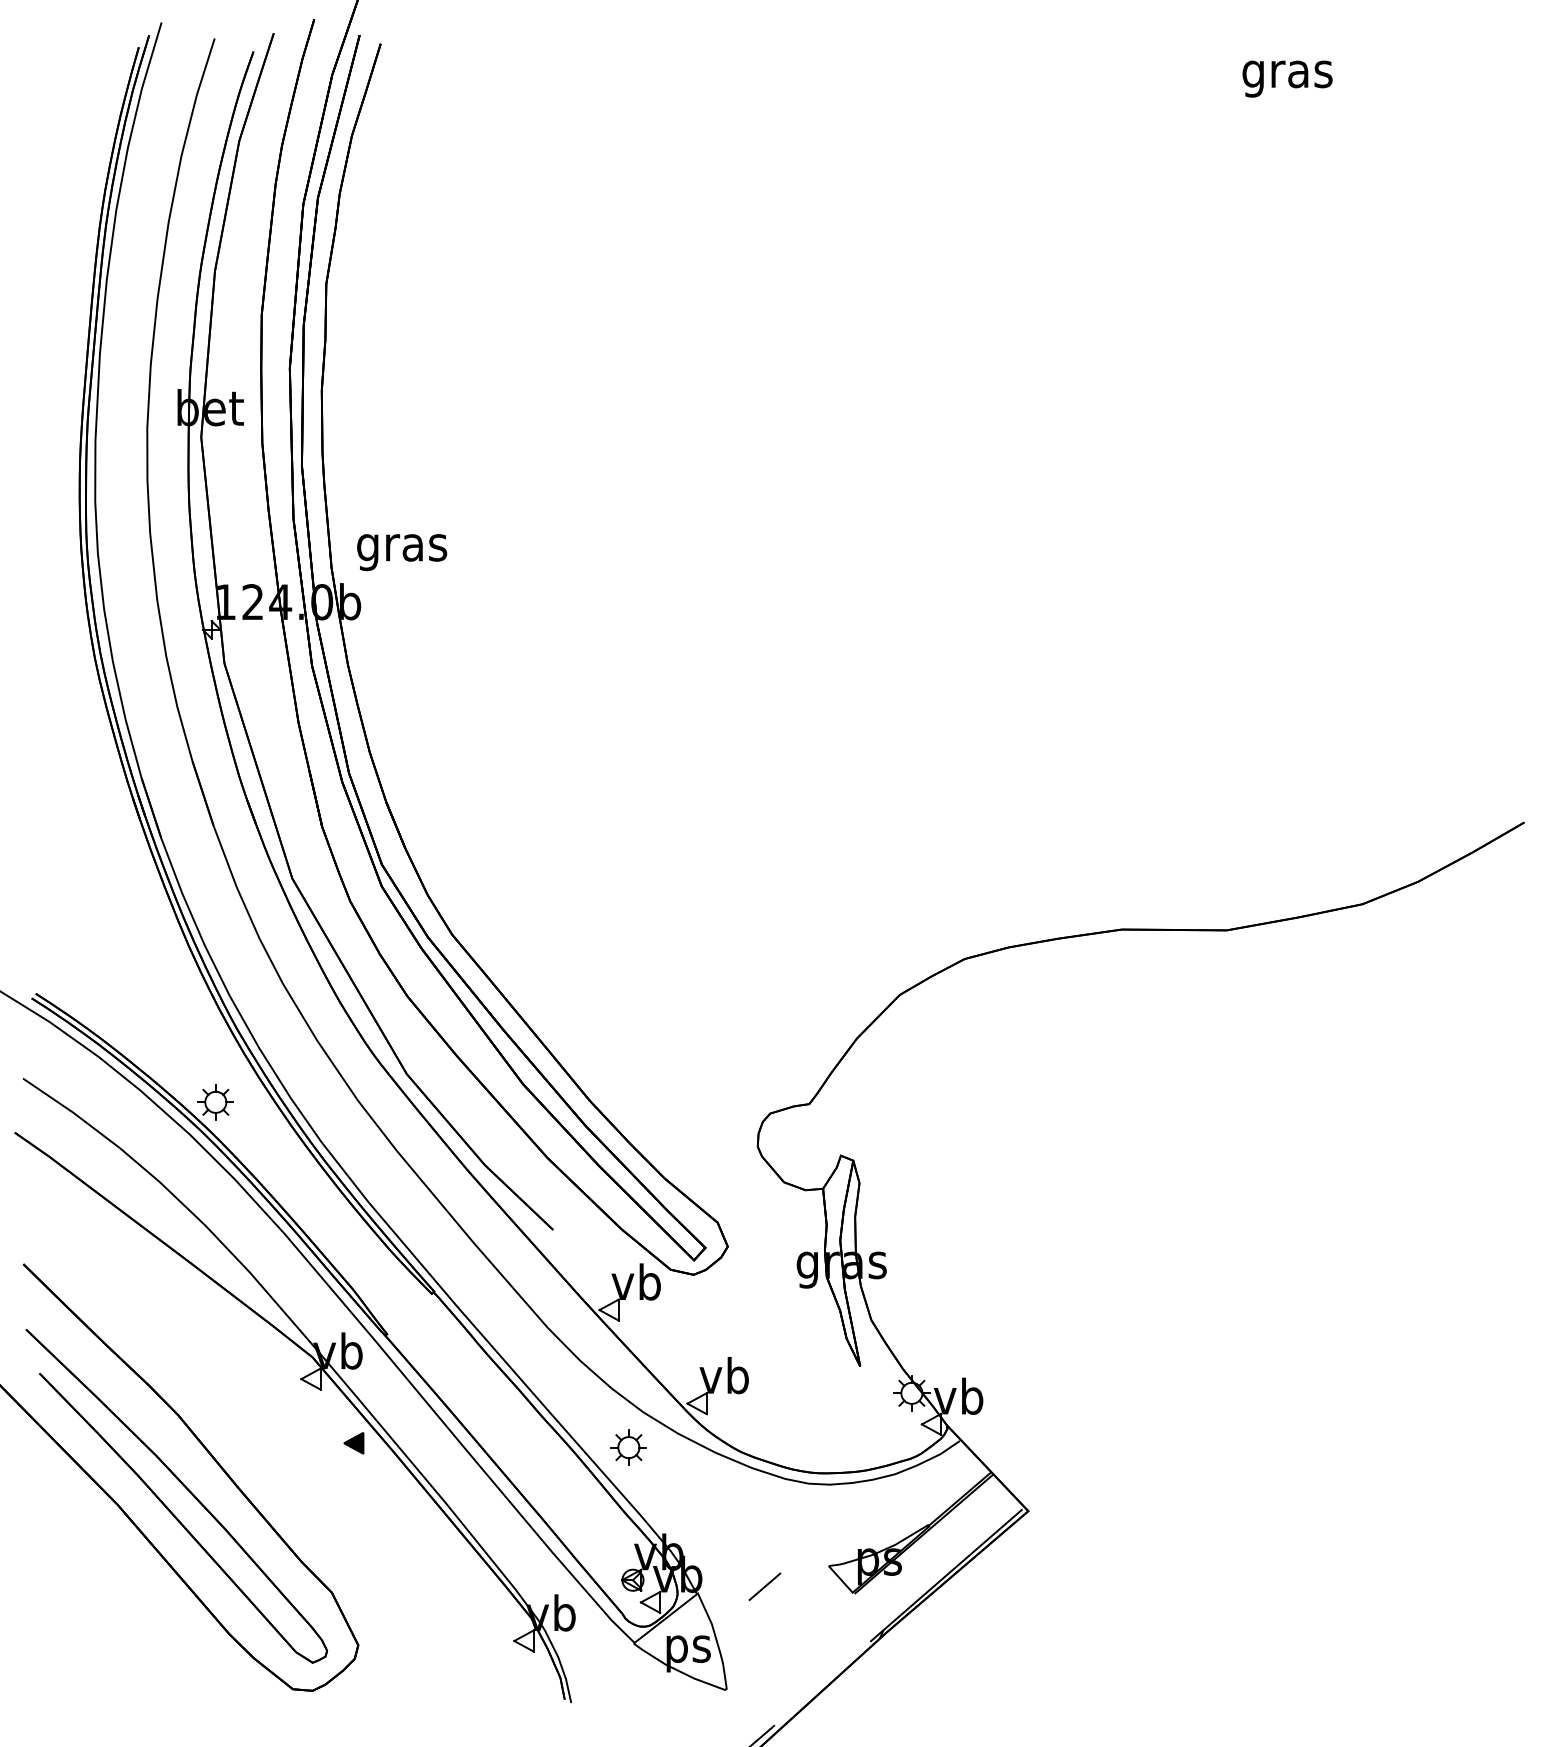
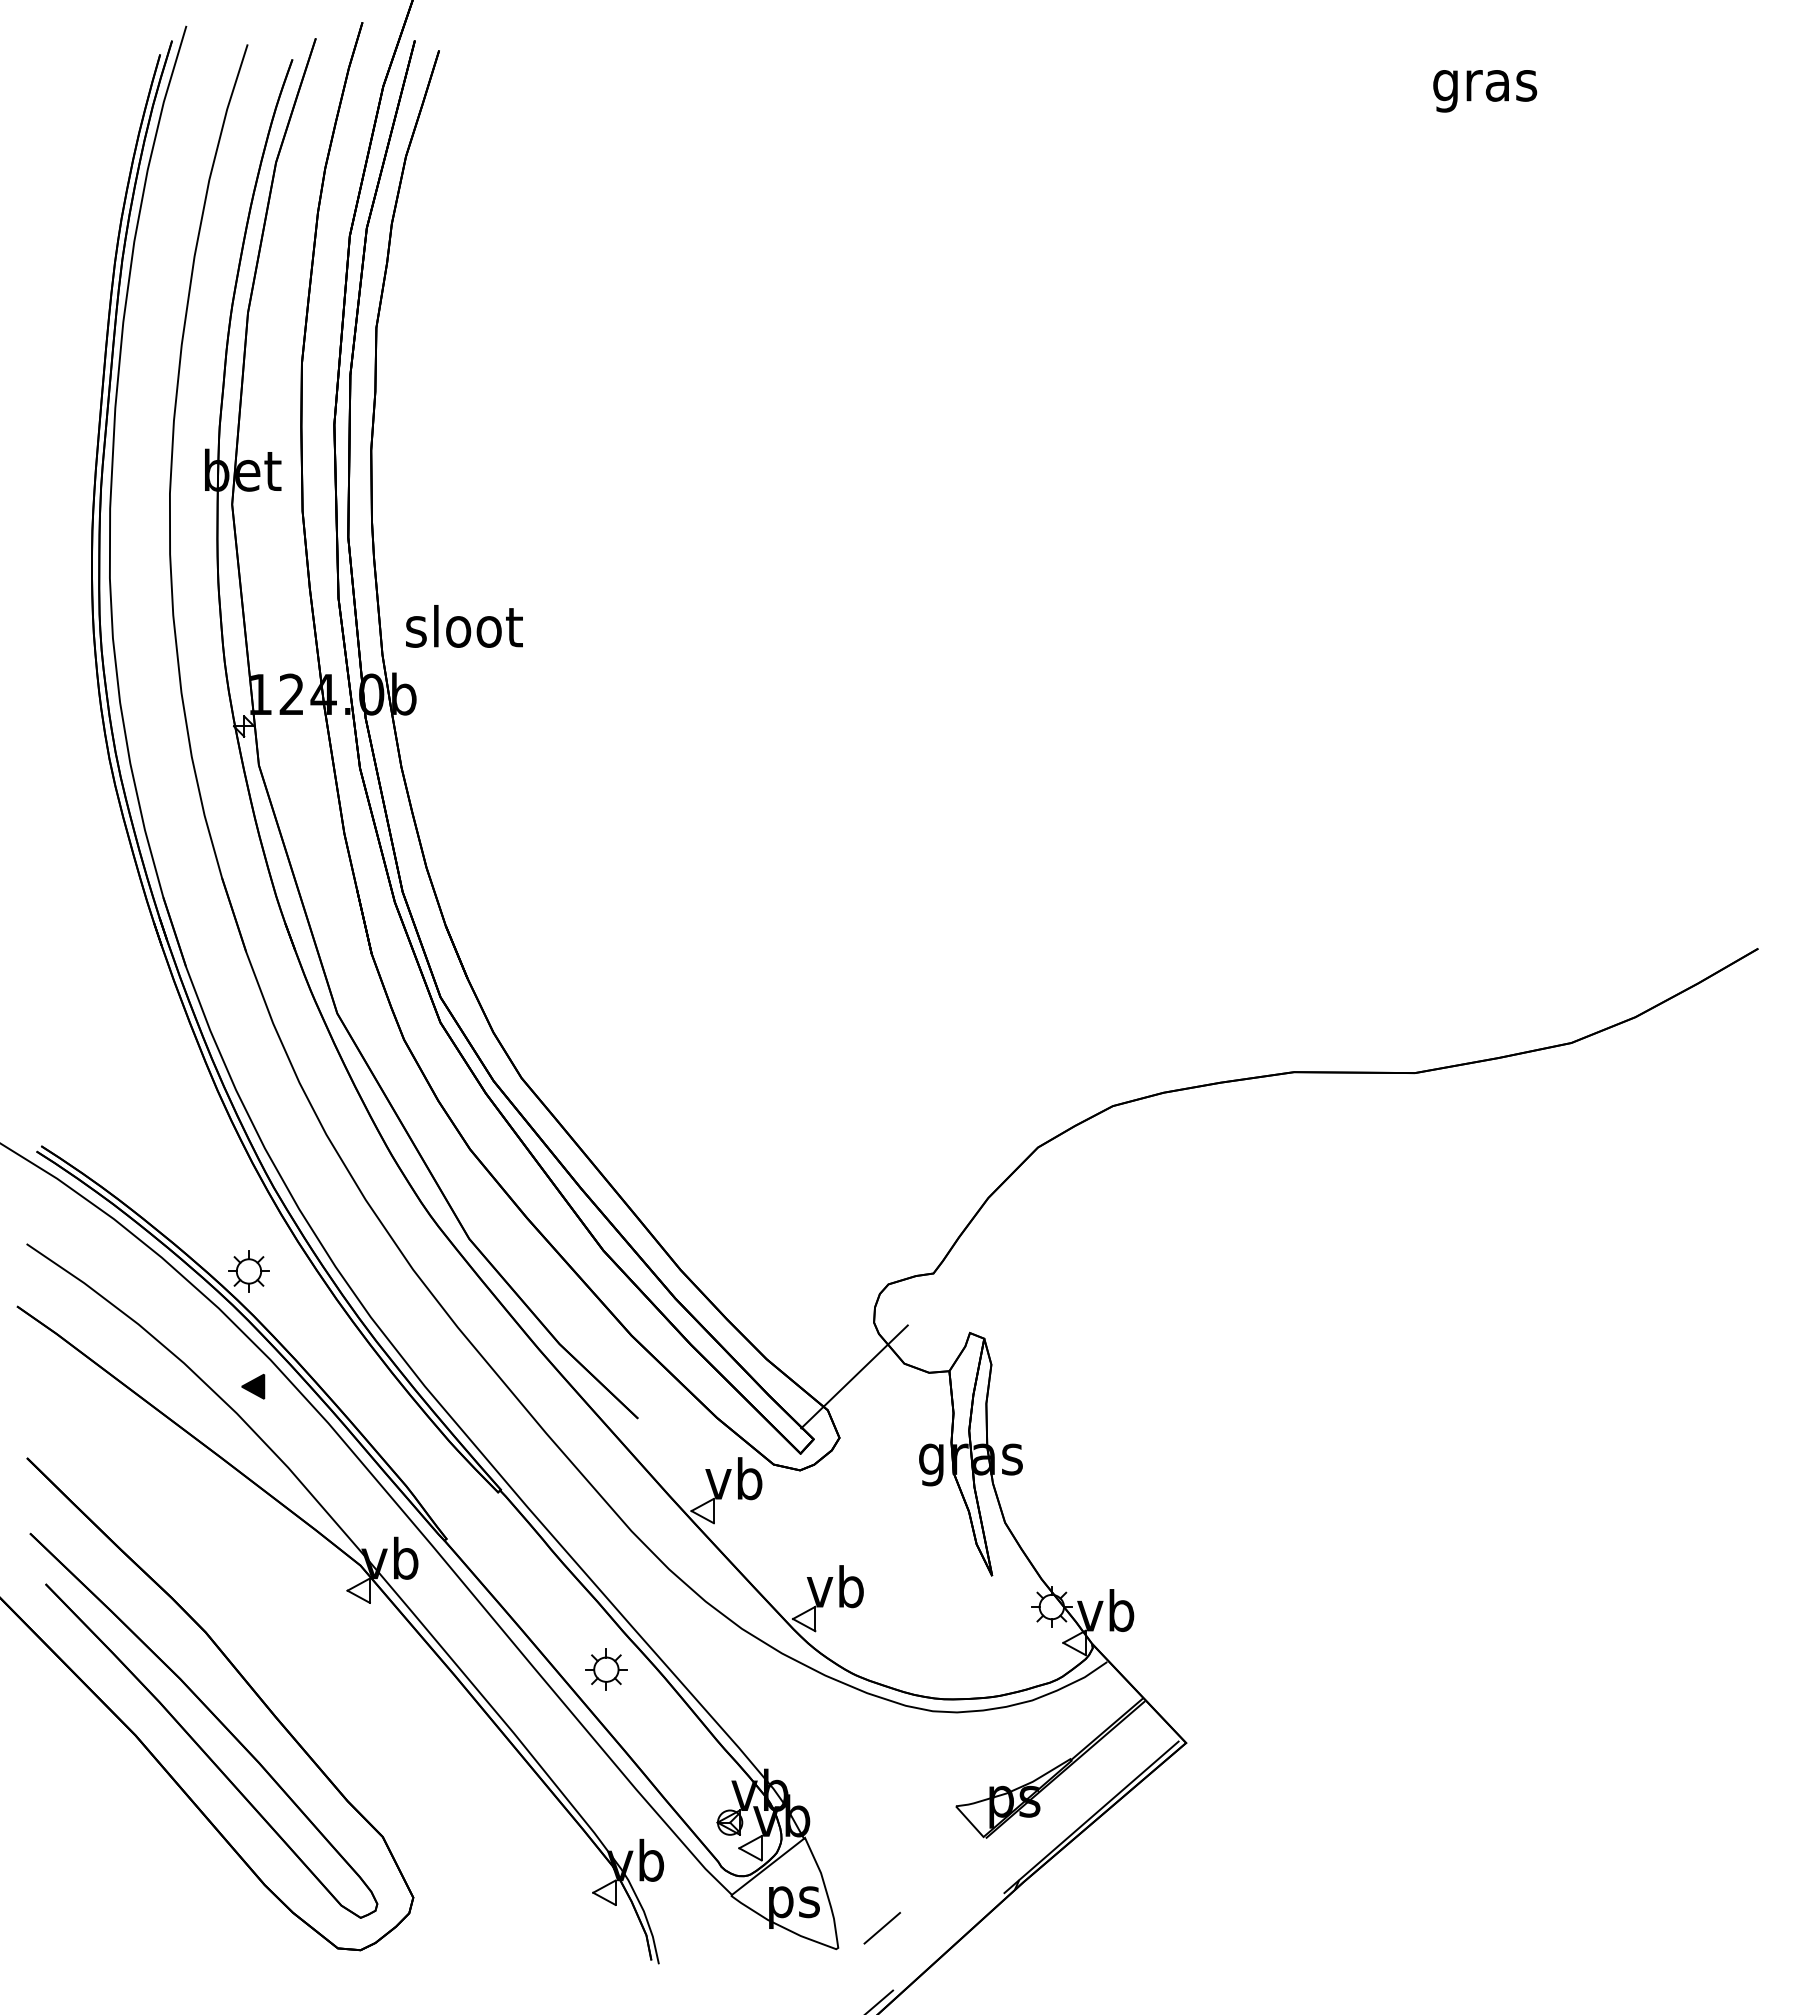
text: (402, 547) -> (464, 631), gras -> sloot
line: (740, 1193) -> (854, 1376), added
part: (354, 1443) -> (253, 1386), moved
part: (628, 1447) -> (606, 1669), moved
line: (764, 1587) -> (881, 1928), moved

